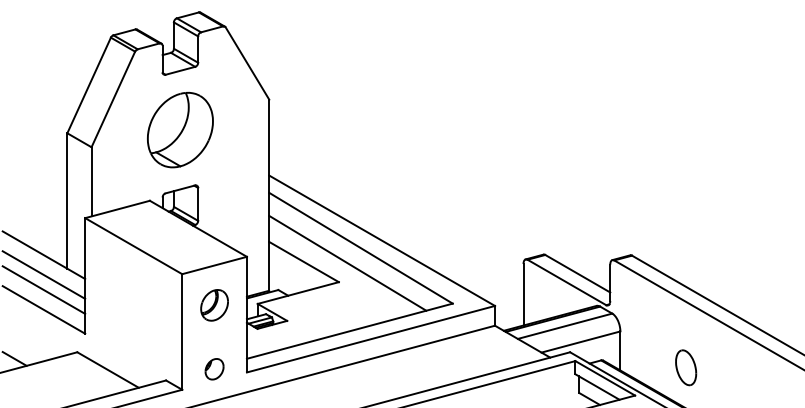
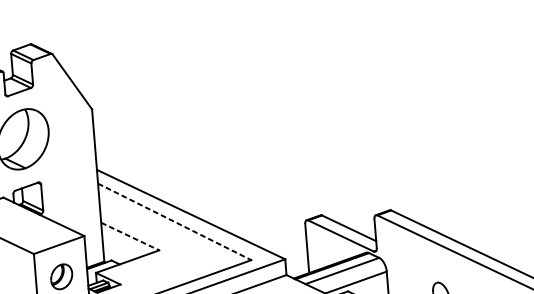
line: (361, 248) -> (175, 222), solid -> dashed
line: (304, 262) -> (130, 236), solid -> dashed
line: (347, 262) -> (164, 234), removed

